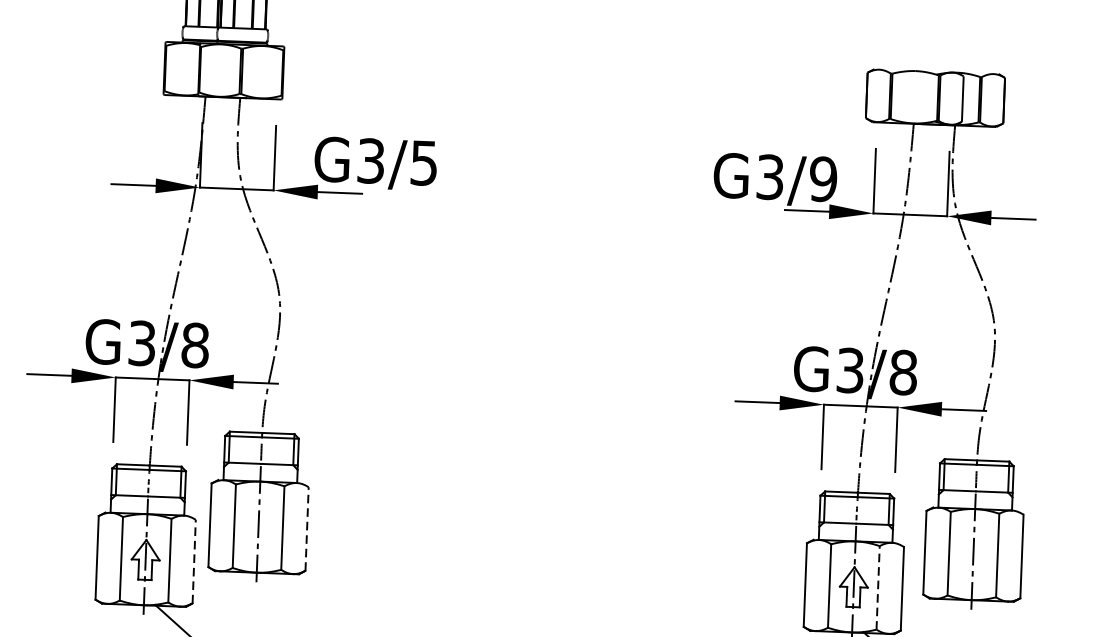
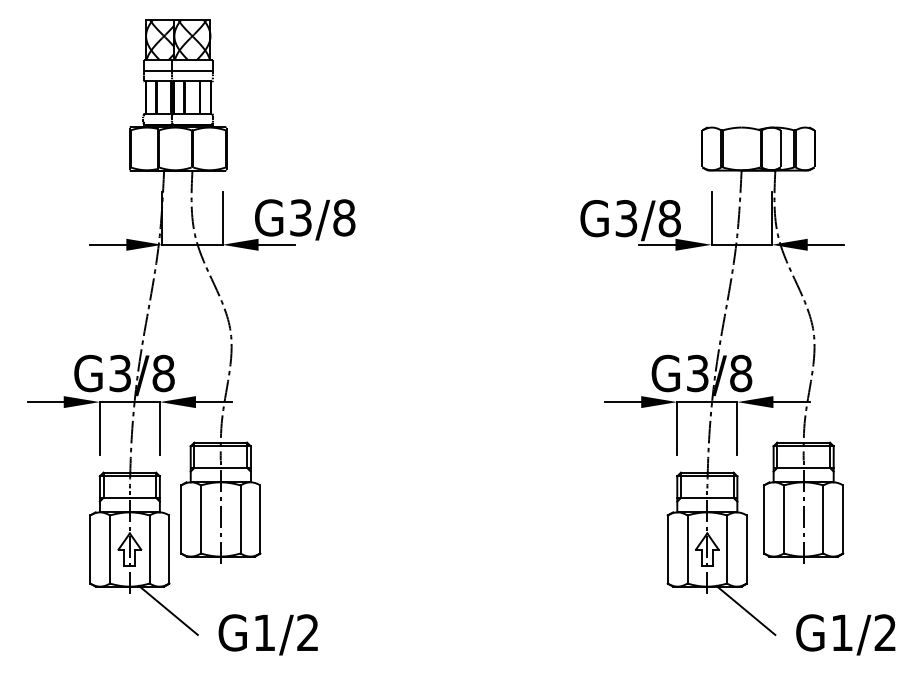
text: (424, 162) -> (344, 217), G3/5 -> G3/8
text: (823, 179) -> (669, 218), G3/9 -> G3/8
line: (307, 527) -> (260, 518), dashed -> solid
line: (194, 561) -> (169, 549), dashed -> solid
line: (878, 587) -> (727, 549), dashed -> solid

